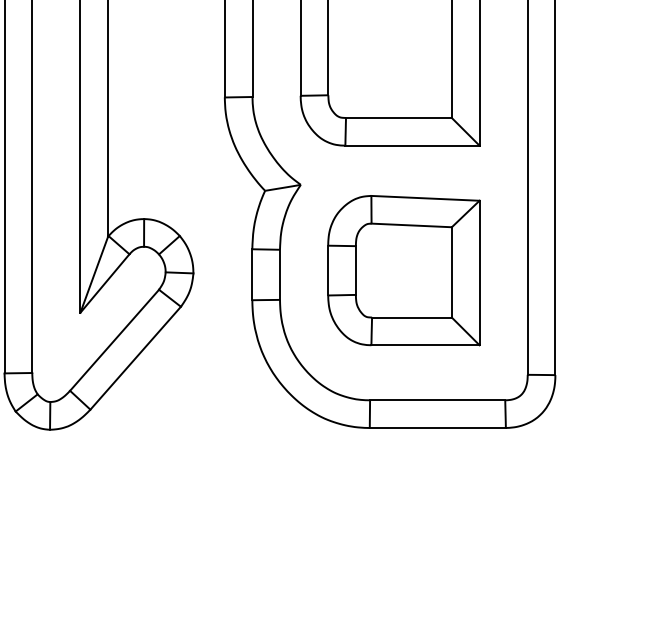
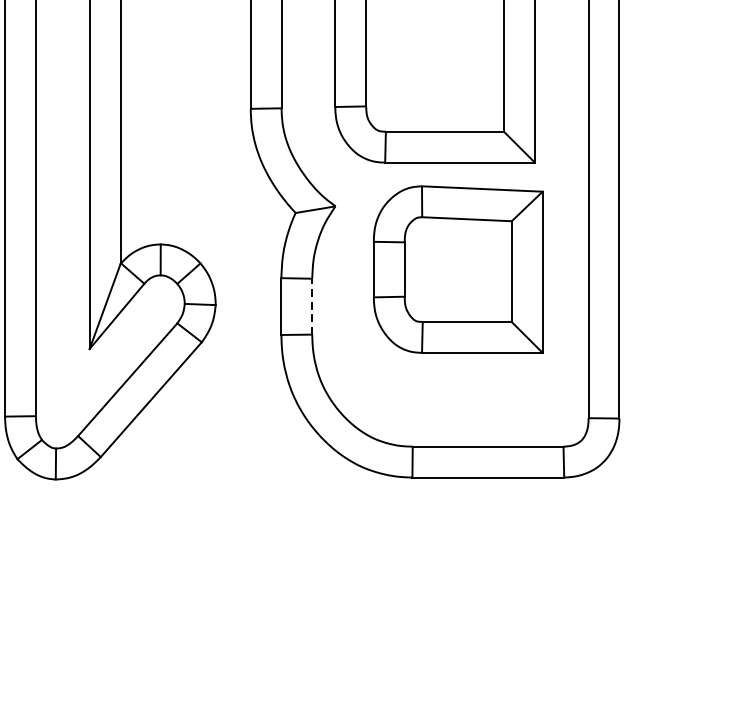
part: (403, 270) -> (457, 269), moved
line: (280, 274) -> (312, 306), solid -> dashed

